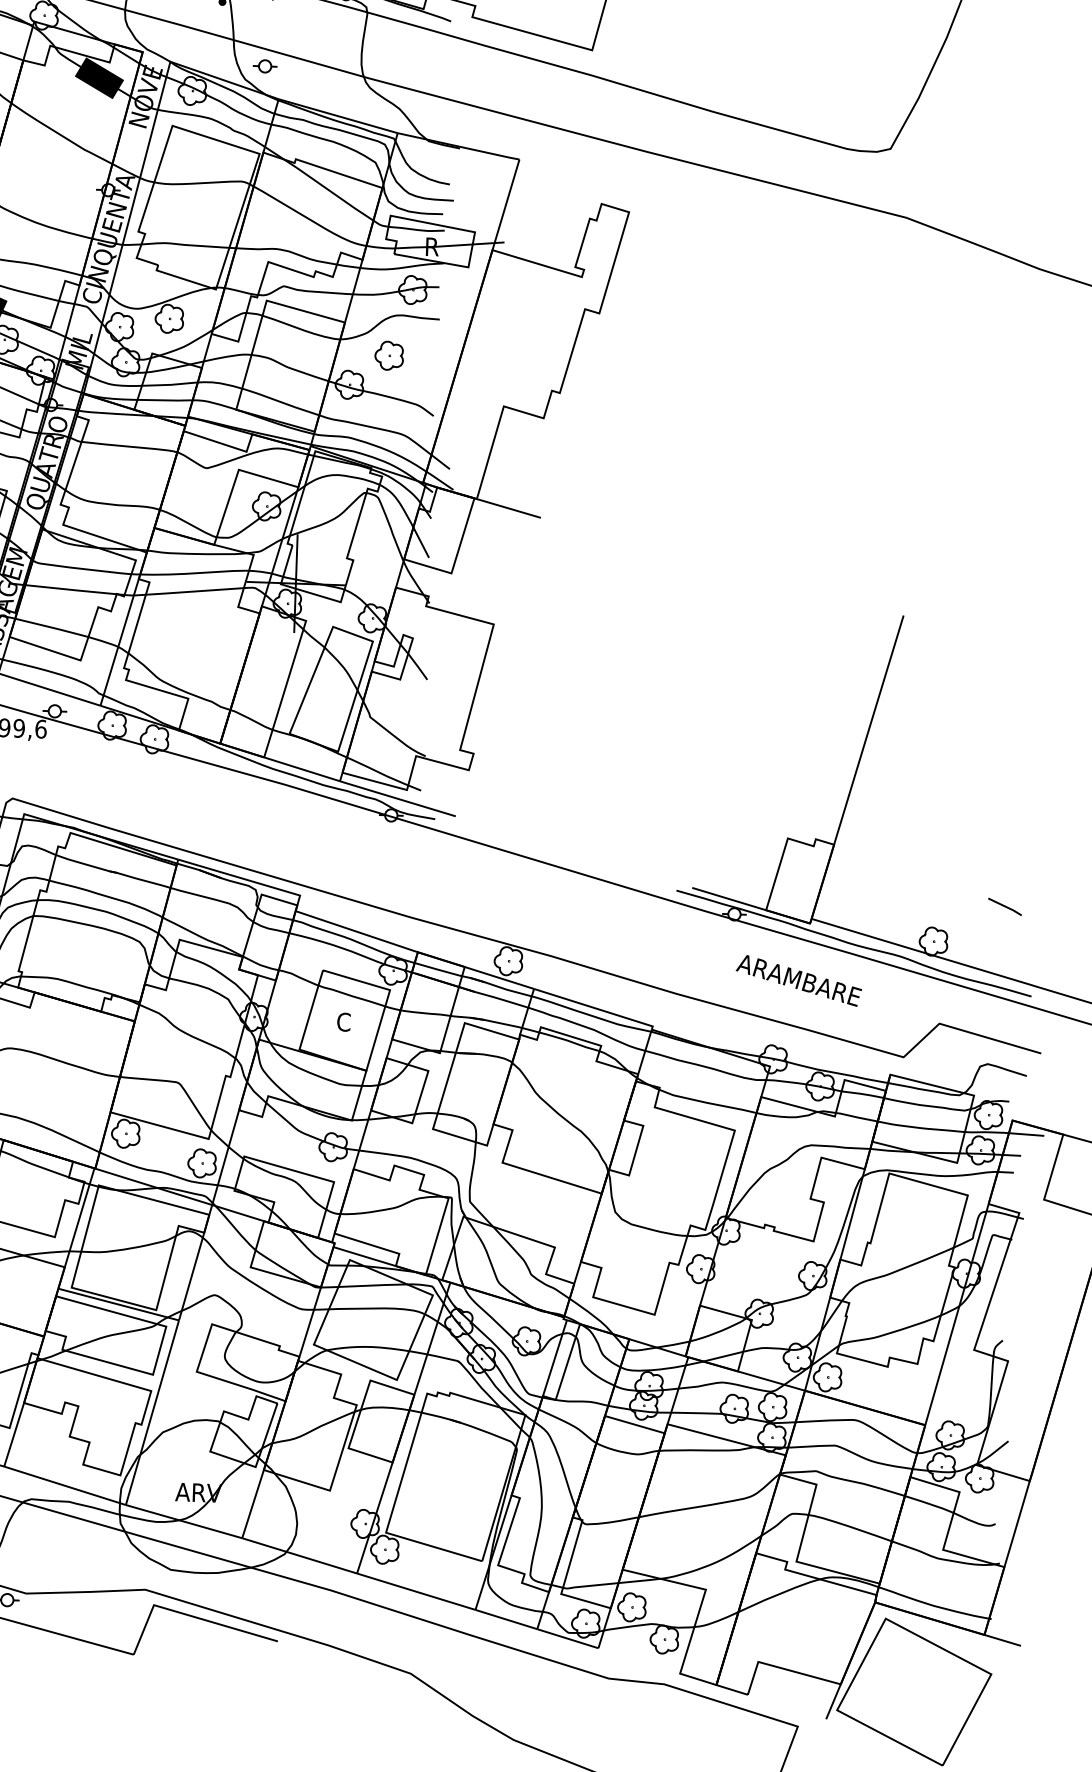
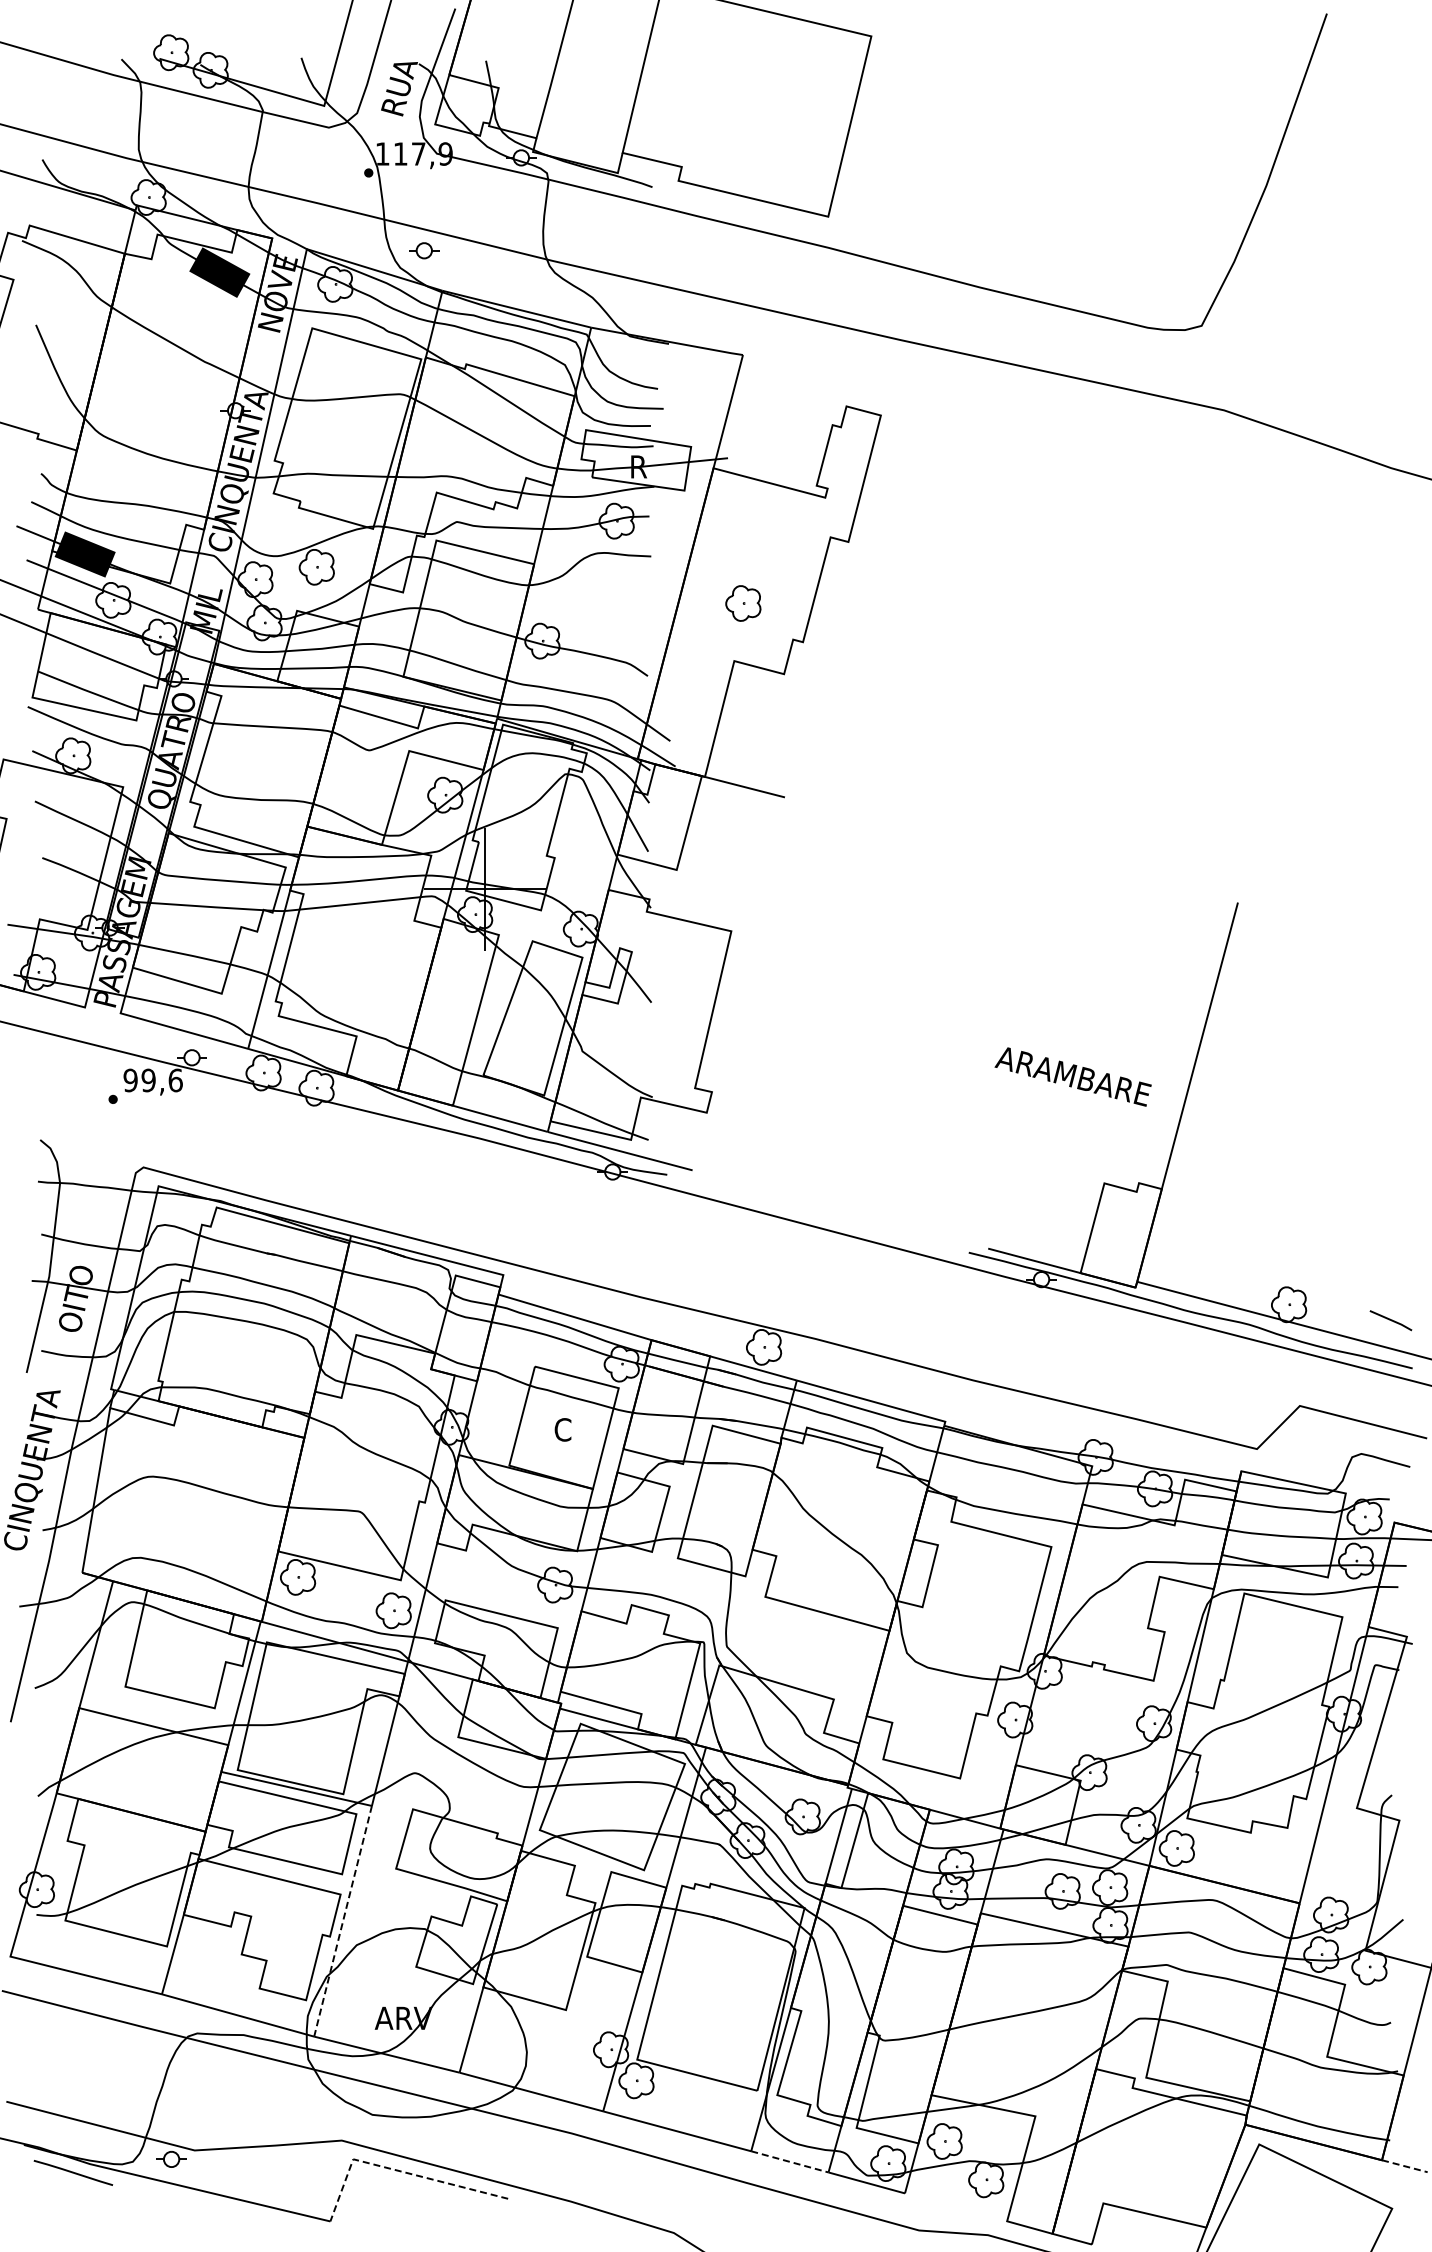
part: (389, 355) -> (743, 603), moved
line: (1004, 906) -> (1390, 1320), moved
text: (798, 980) -> (1072, 1076), moved
line: (152, 1412) -> (343, 1921), solid -> dashed
line: (189, 1615) -> (397, 2170), solid -> dashed
line: (506, 1619) -> (790, 2161), solid -> dashed
line: (1002, 1640) -> (1404, 2166), solid -> dashed

